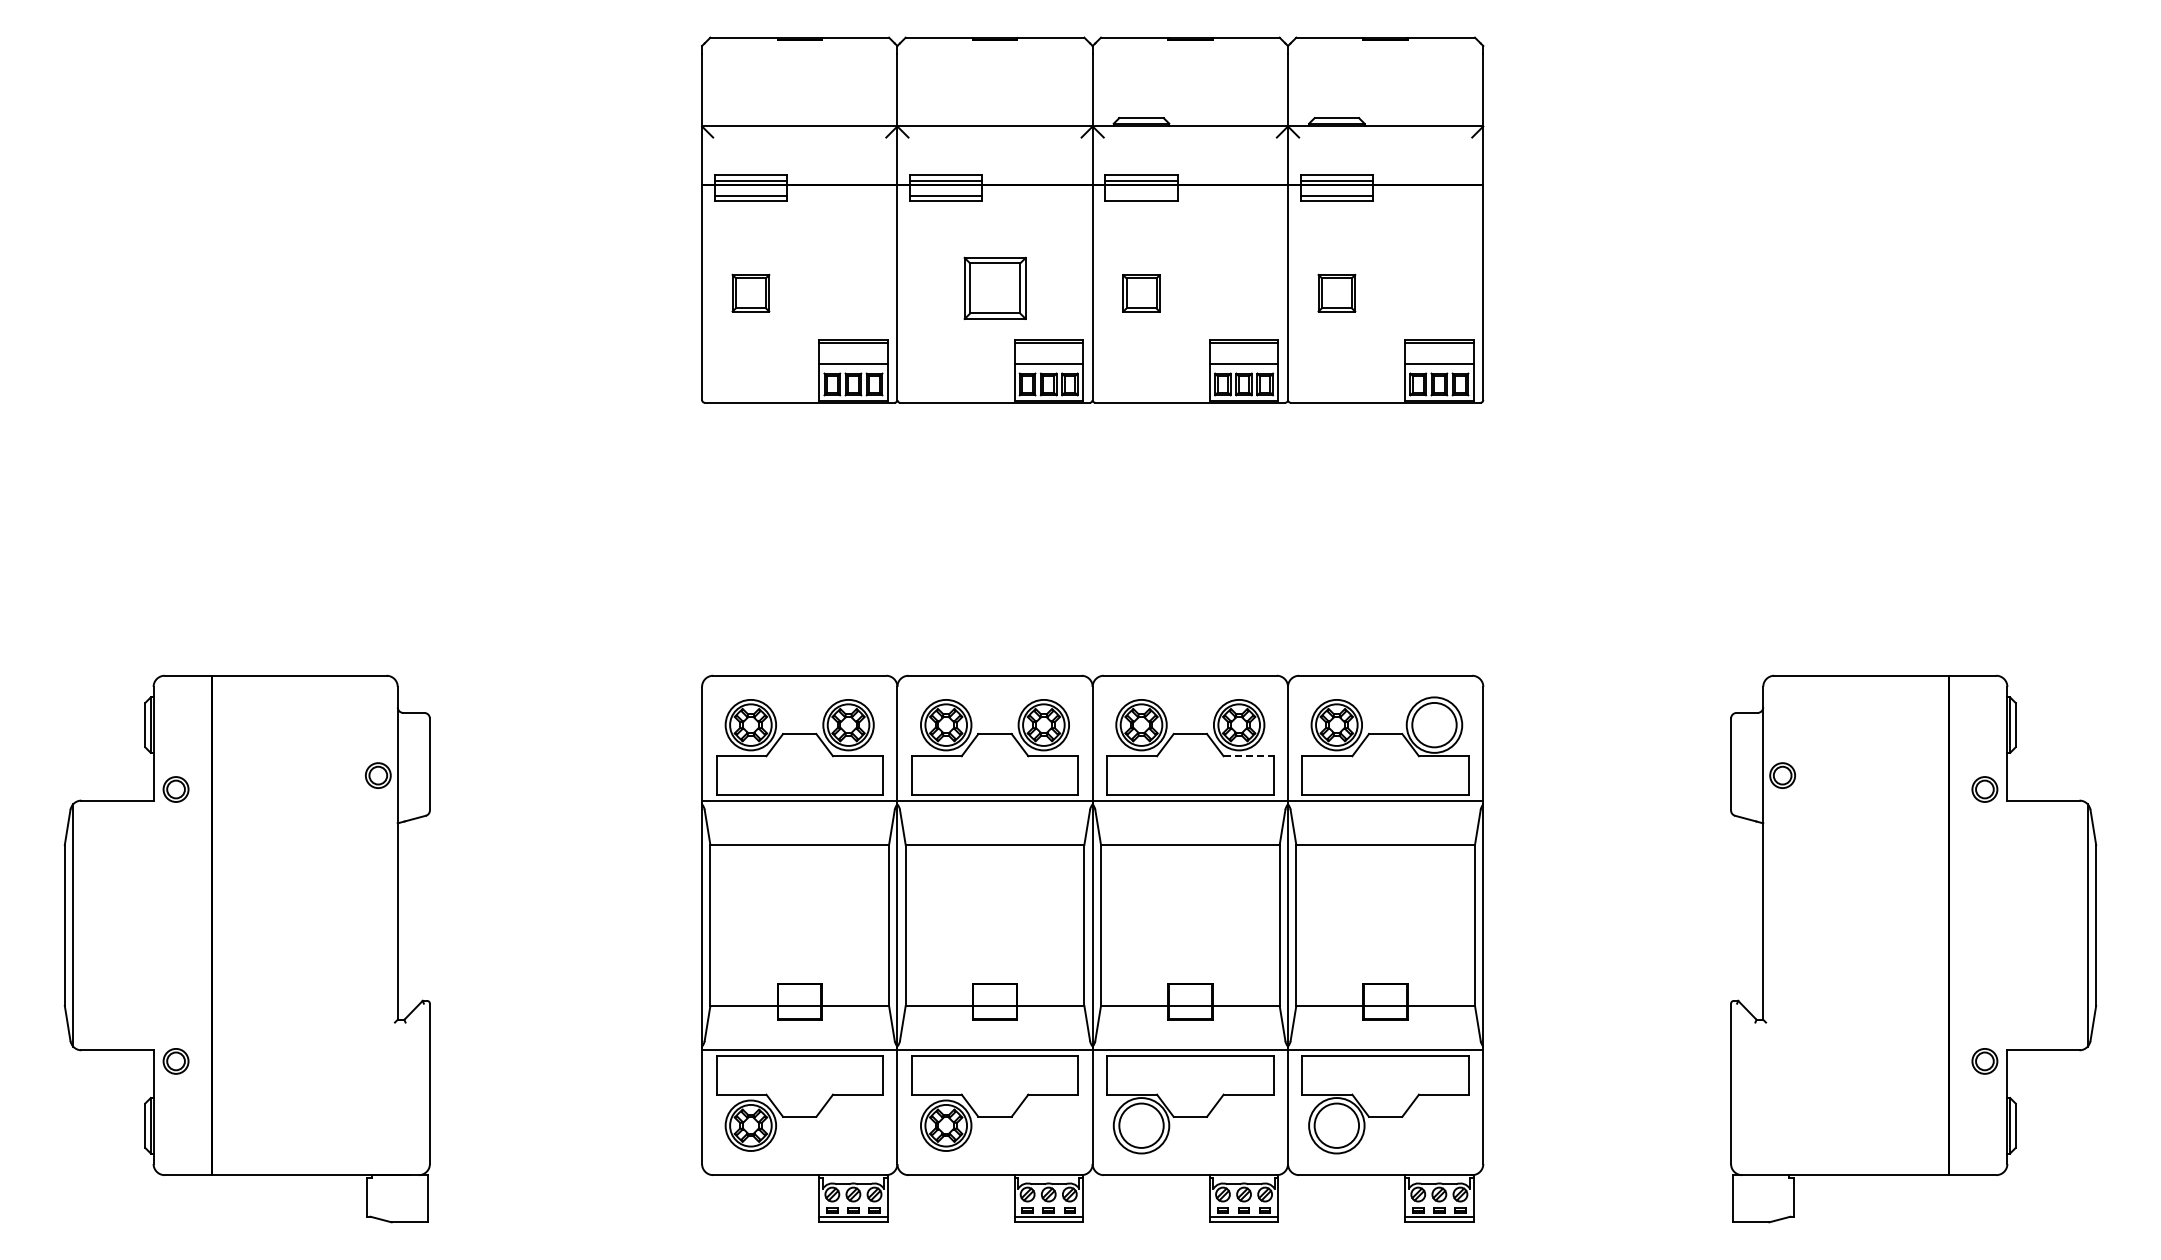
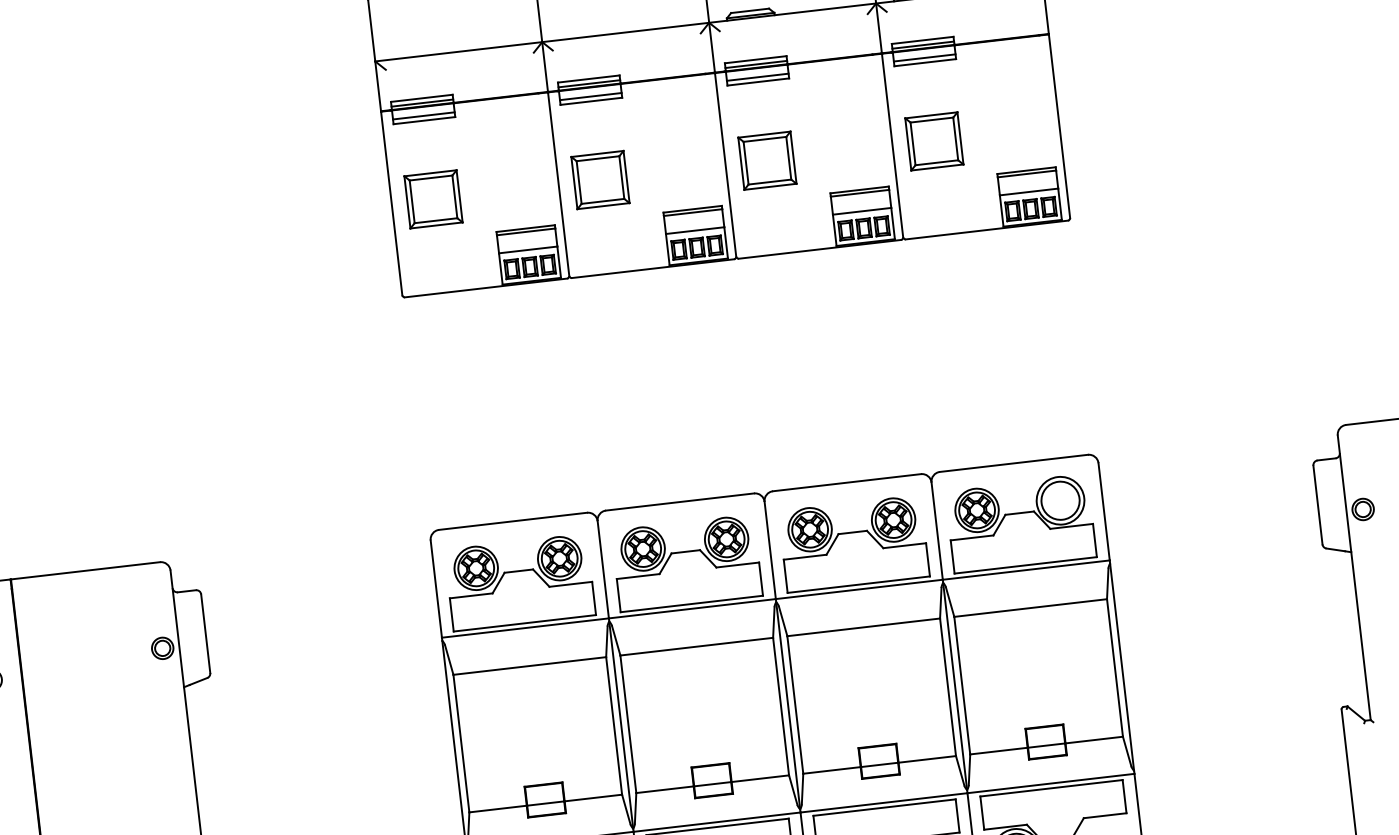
line: (1141, 195) -> (757, 77), added
part: (994, 287) -> (599, 179), moved
part: (750, 292) -> (433, 198), size x1.67
part: (1336, 292) -> (933, 140), size x1.67
part: (1141, 293) -> (767, 160), size x1.67
line: (1248, 756) -> (904, 545), dashed -> solid

